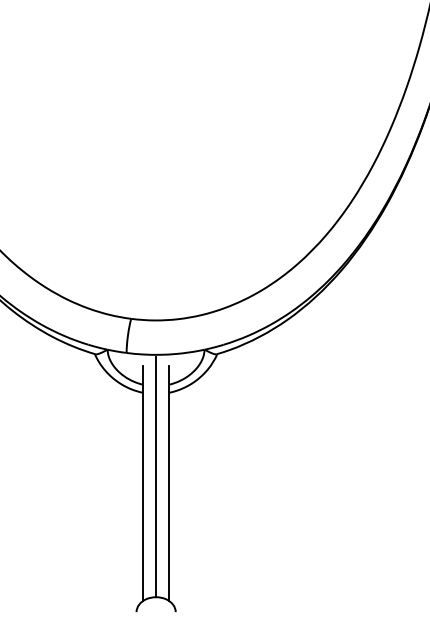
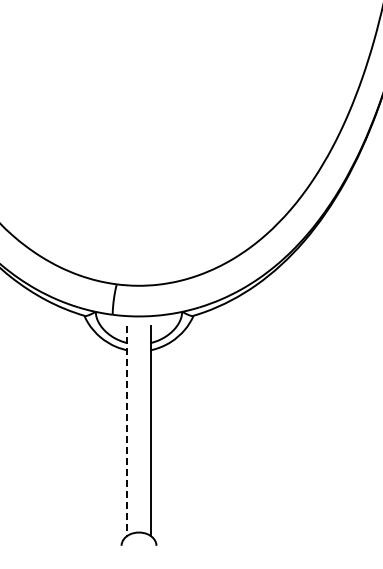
line: (156, 476) -> (139, 424), removed
line: (143, 483) -> (127, 431), solid -> dashed

